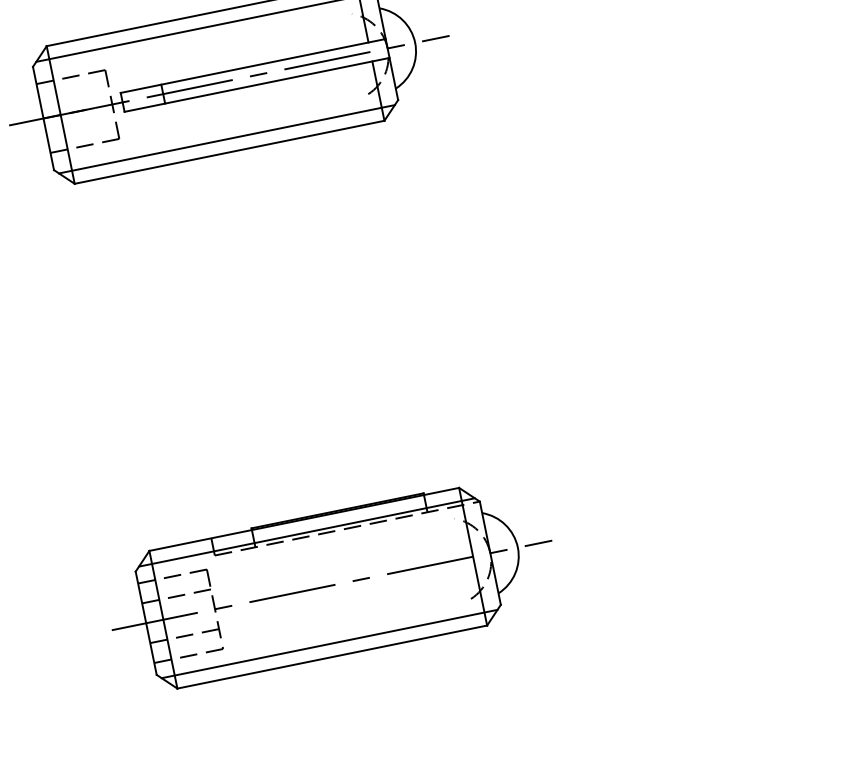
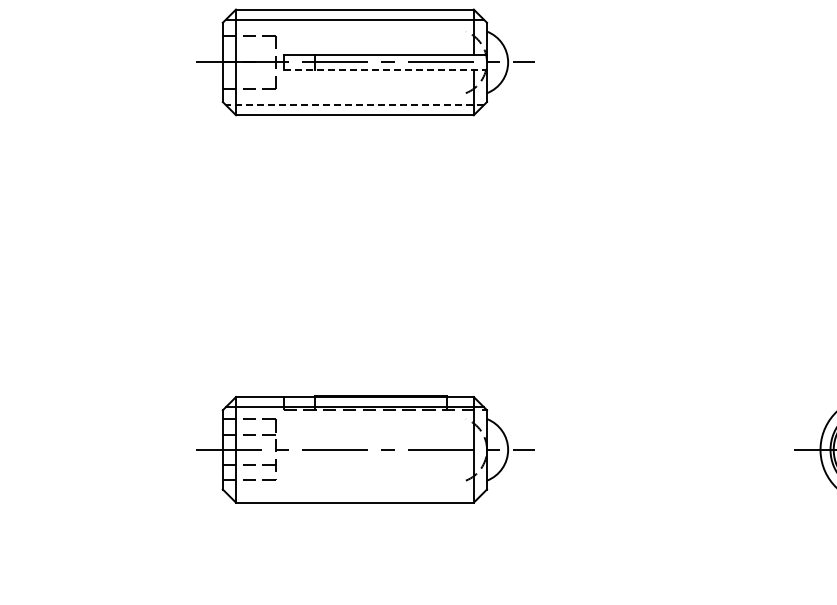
line: (257, 84) -> (385, 69), solid -> dashed
line: (226, 139) -> (354, 105), solid -> dashed
line: (329, 643) -> (354, 492), removed

